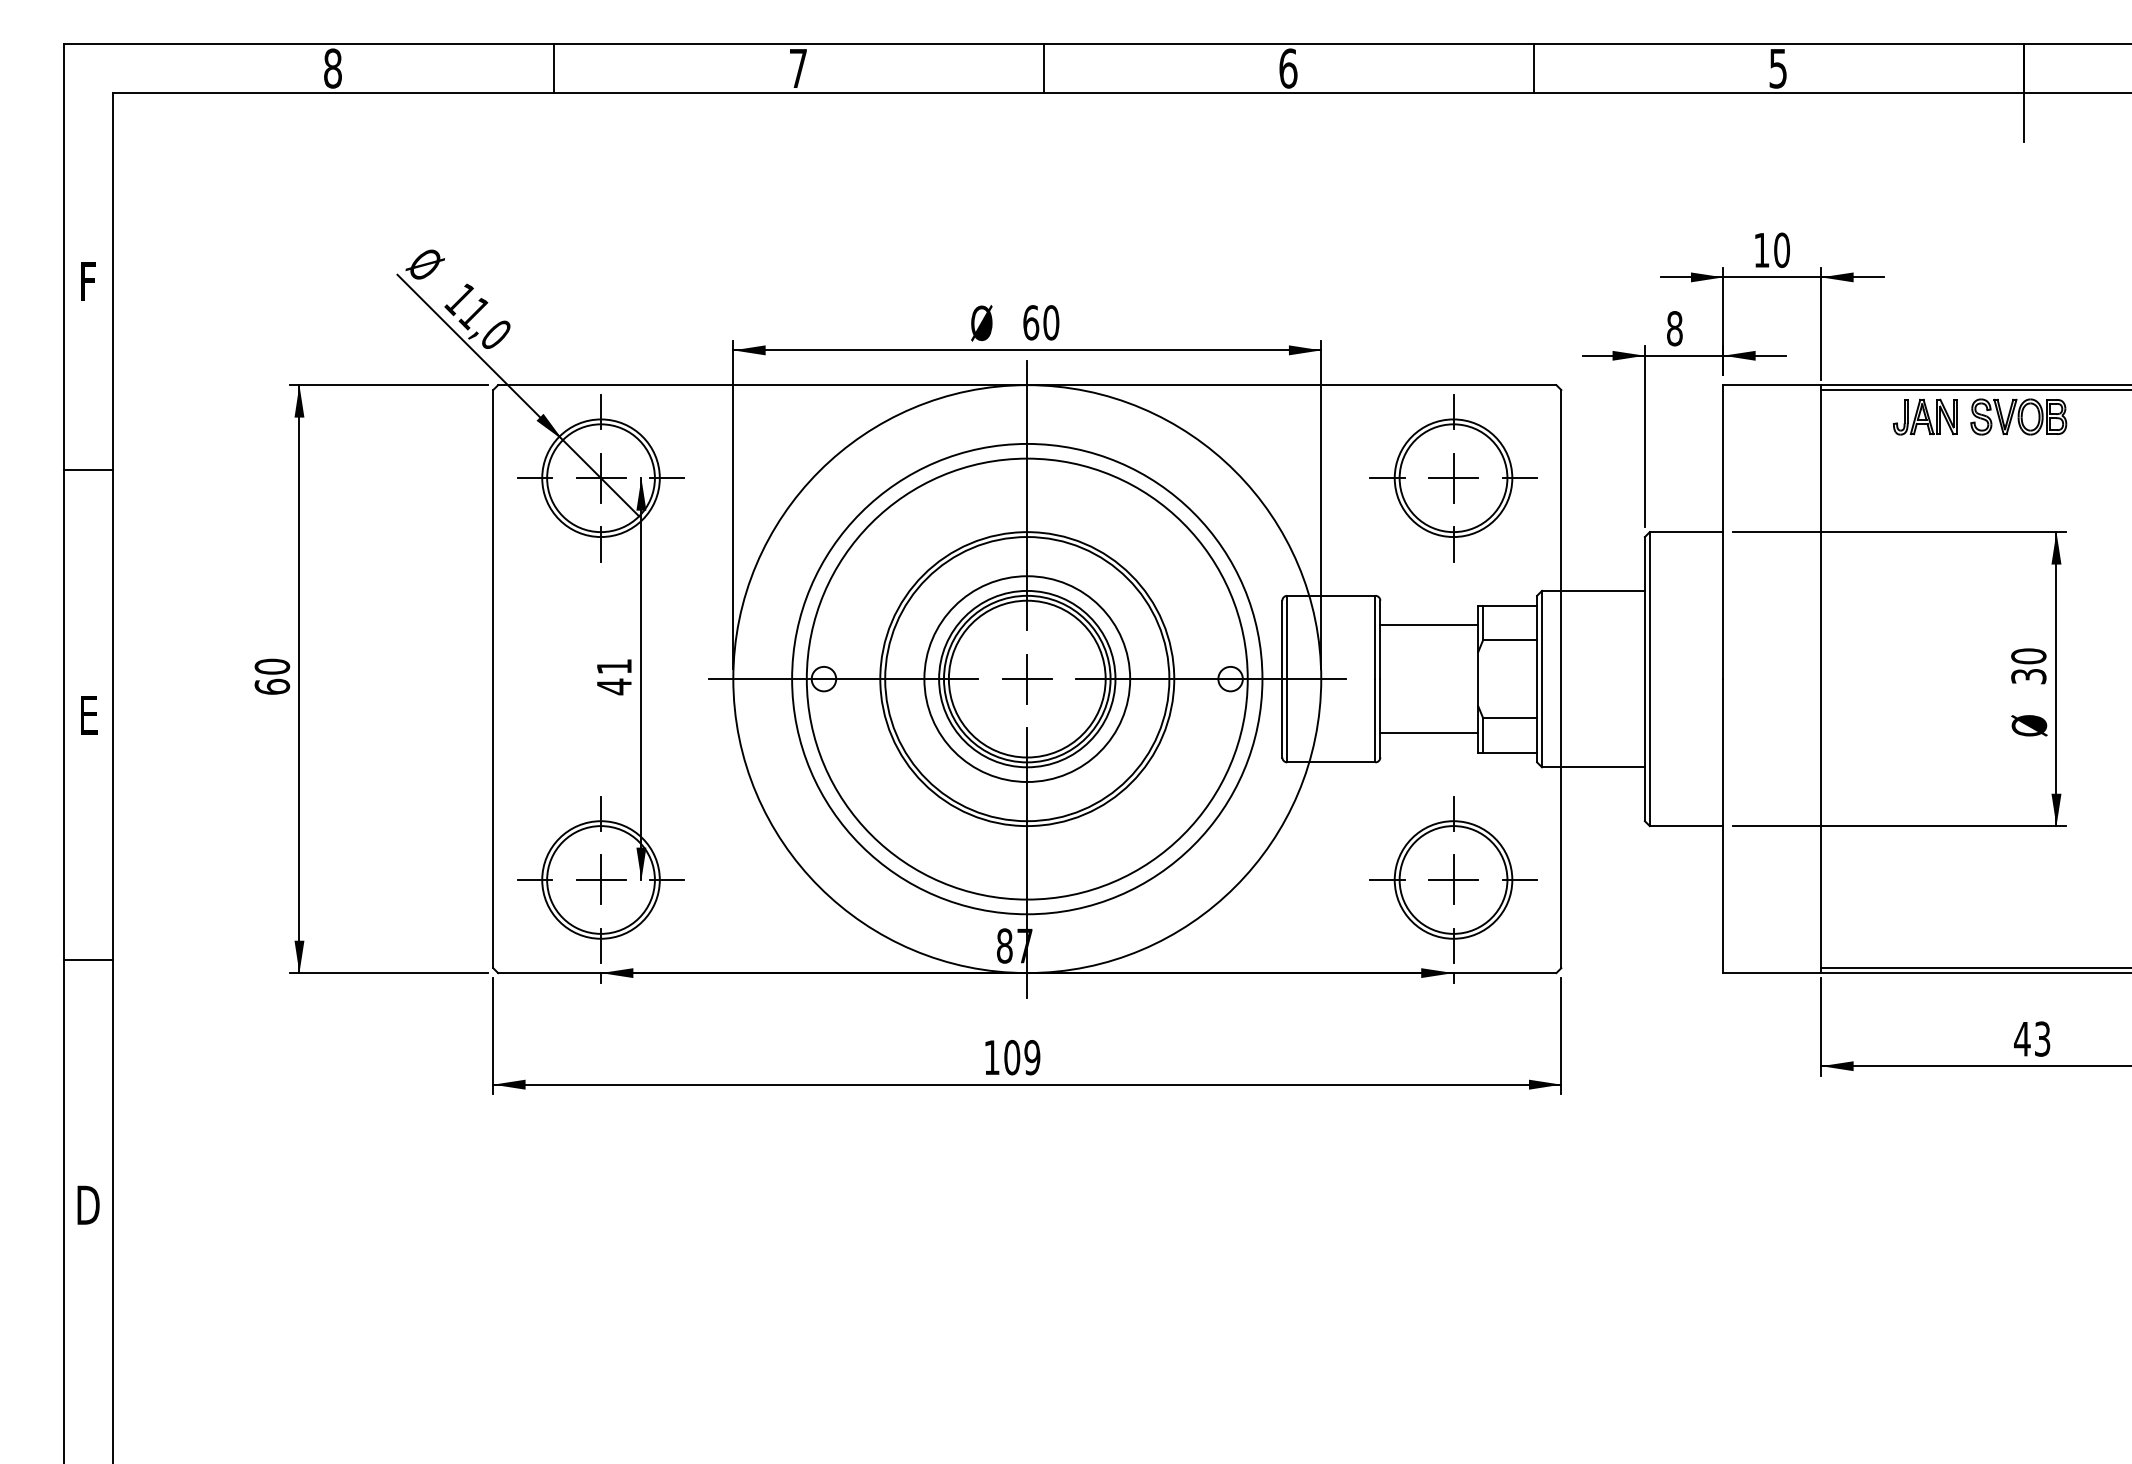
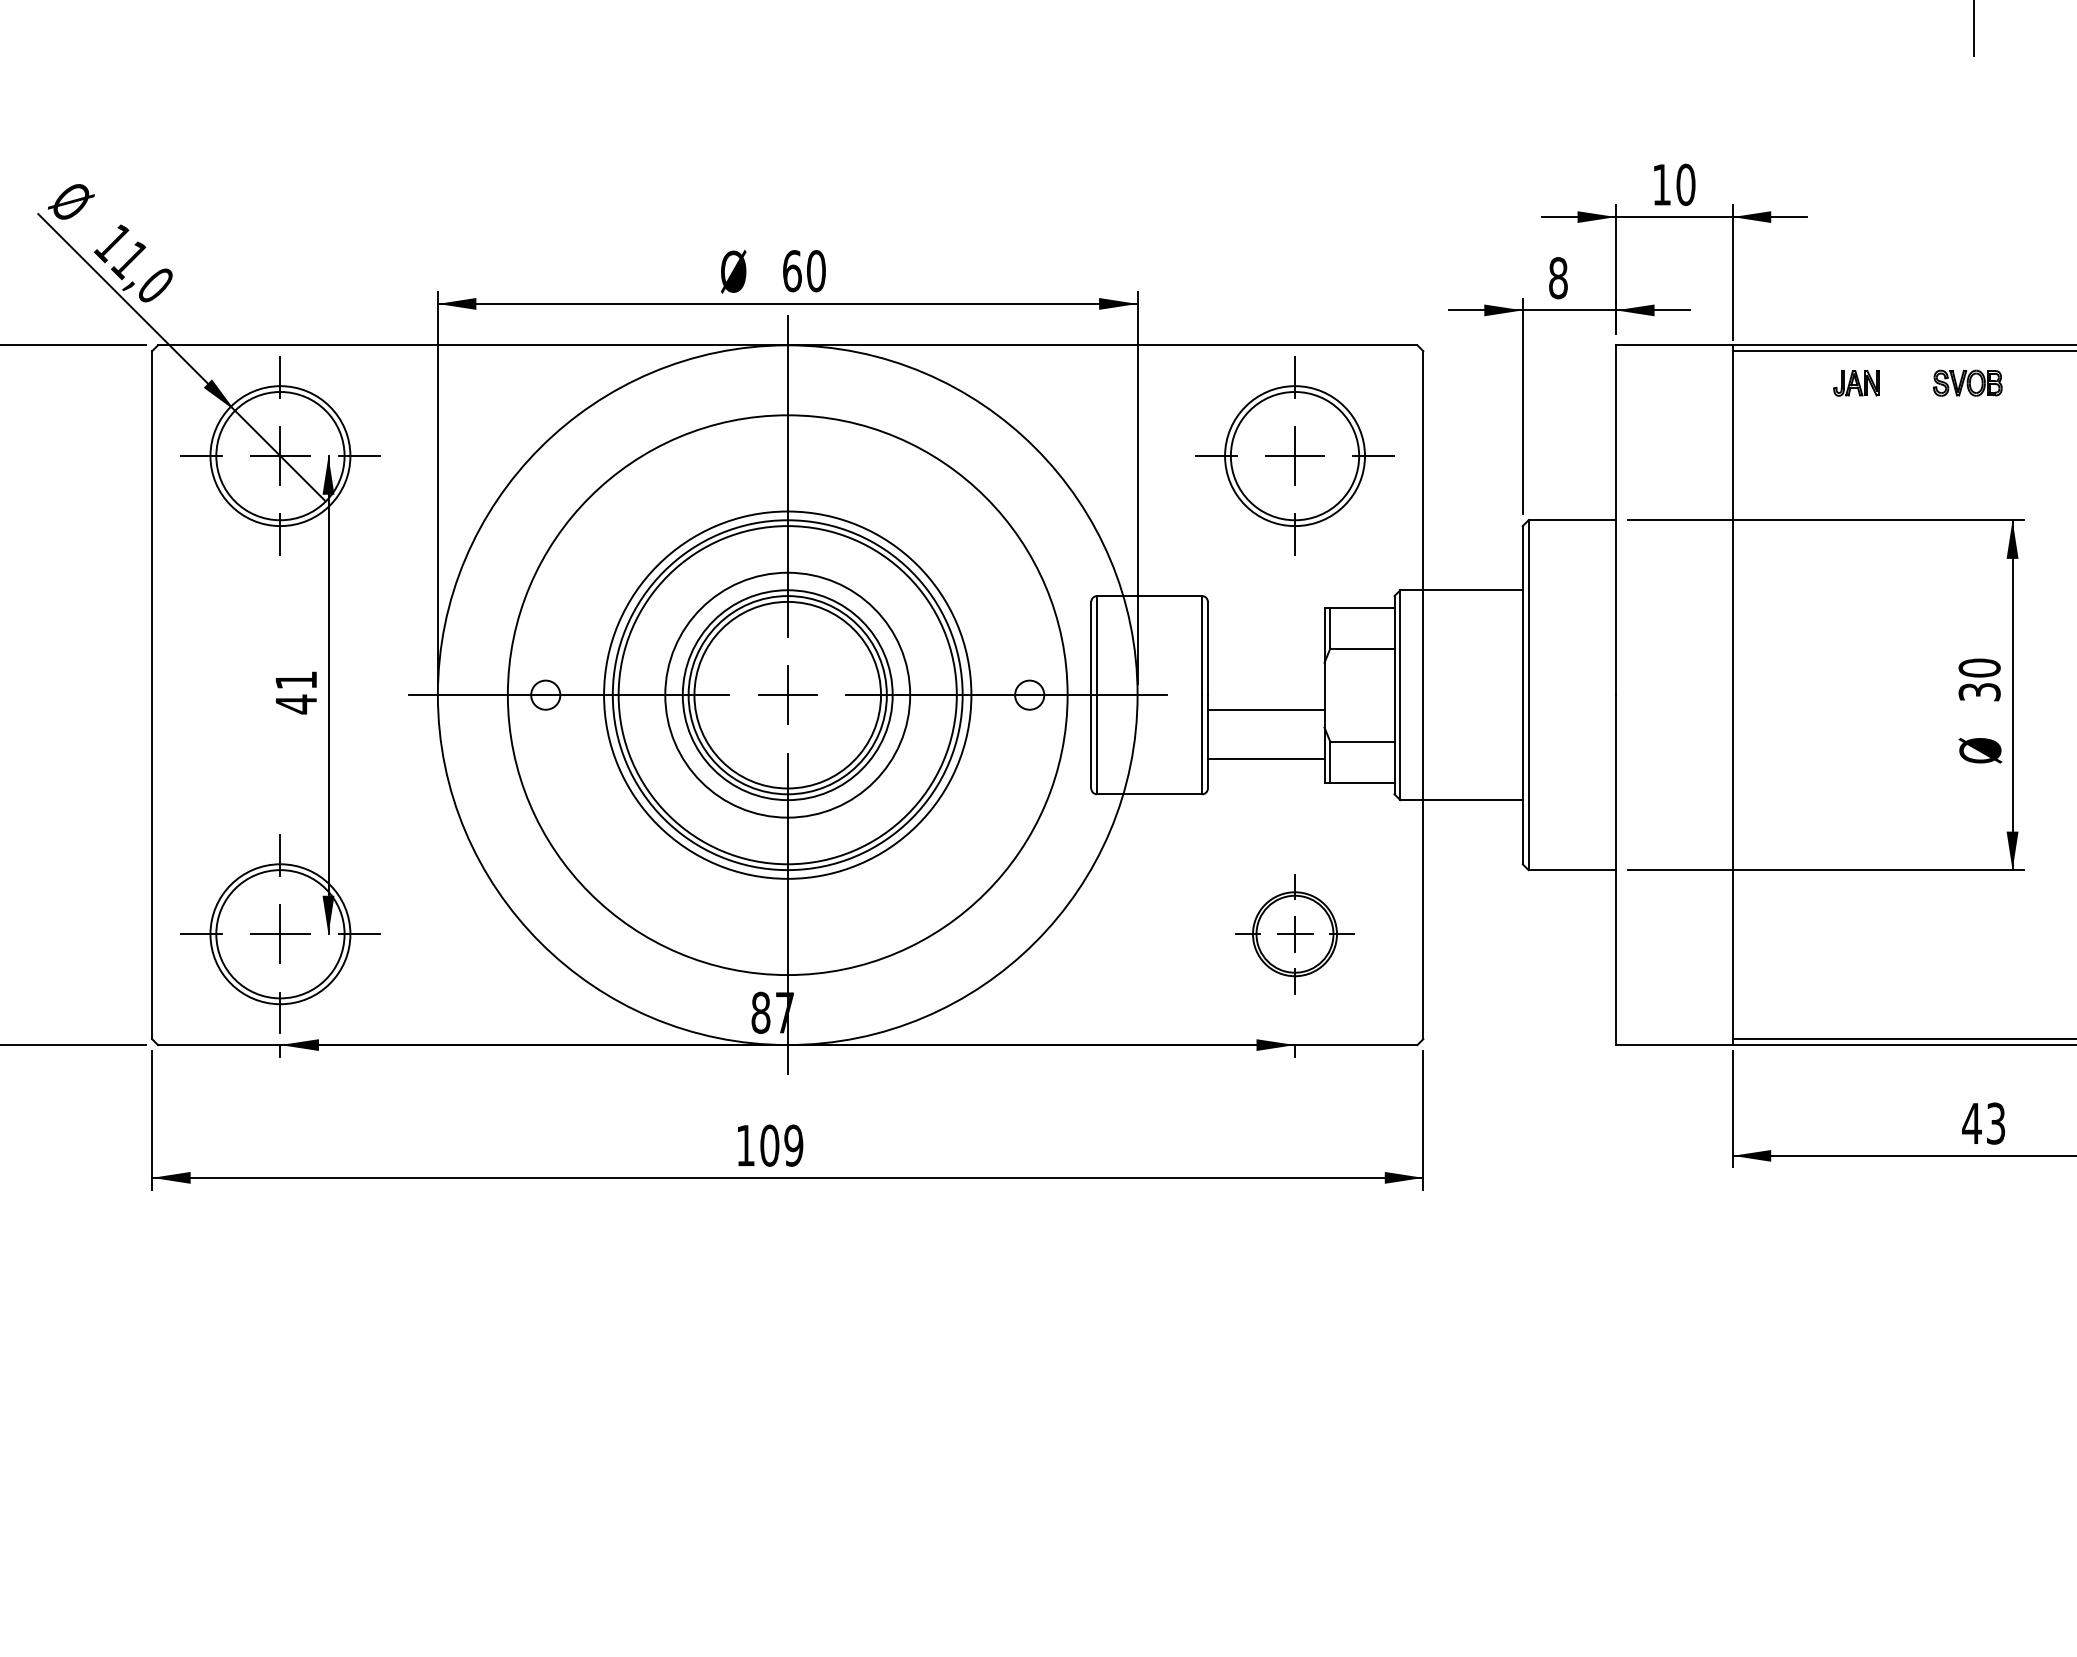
part: (1925, 416) -> (1856, 382), size x0.6
part: (2018, 416) -> (1967, 382), size x0.6
line: (1429, 625) -> (1266, 709), moved
circle: (1026, 678) -> (786, 694), size x0.7
part: (1453, 879) -> (1294, 933), size x0.6

